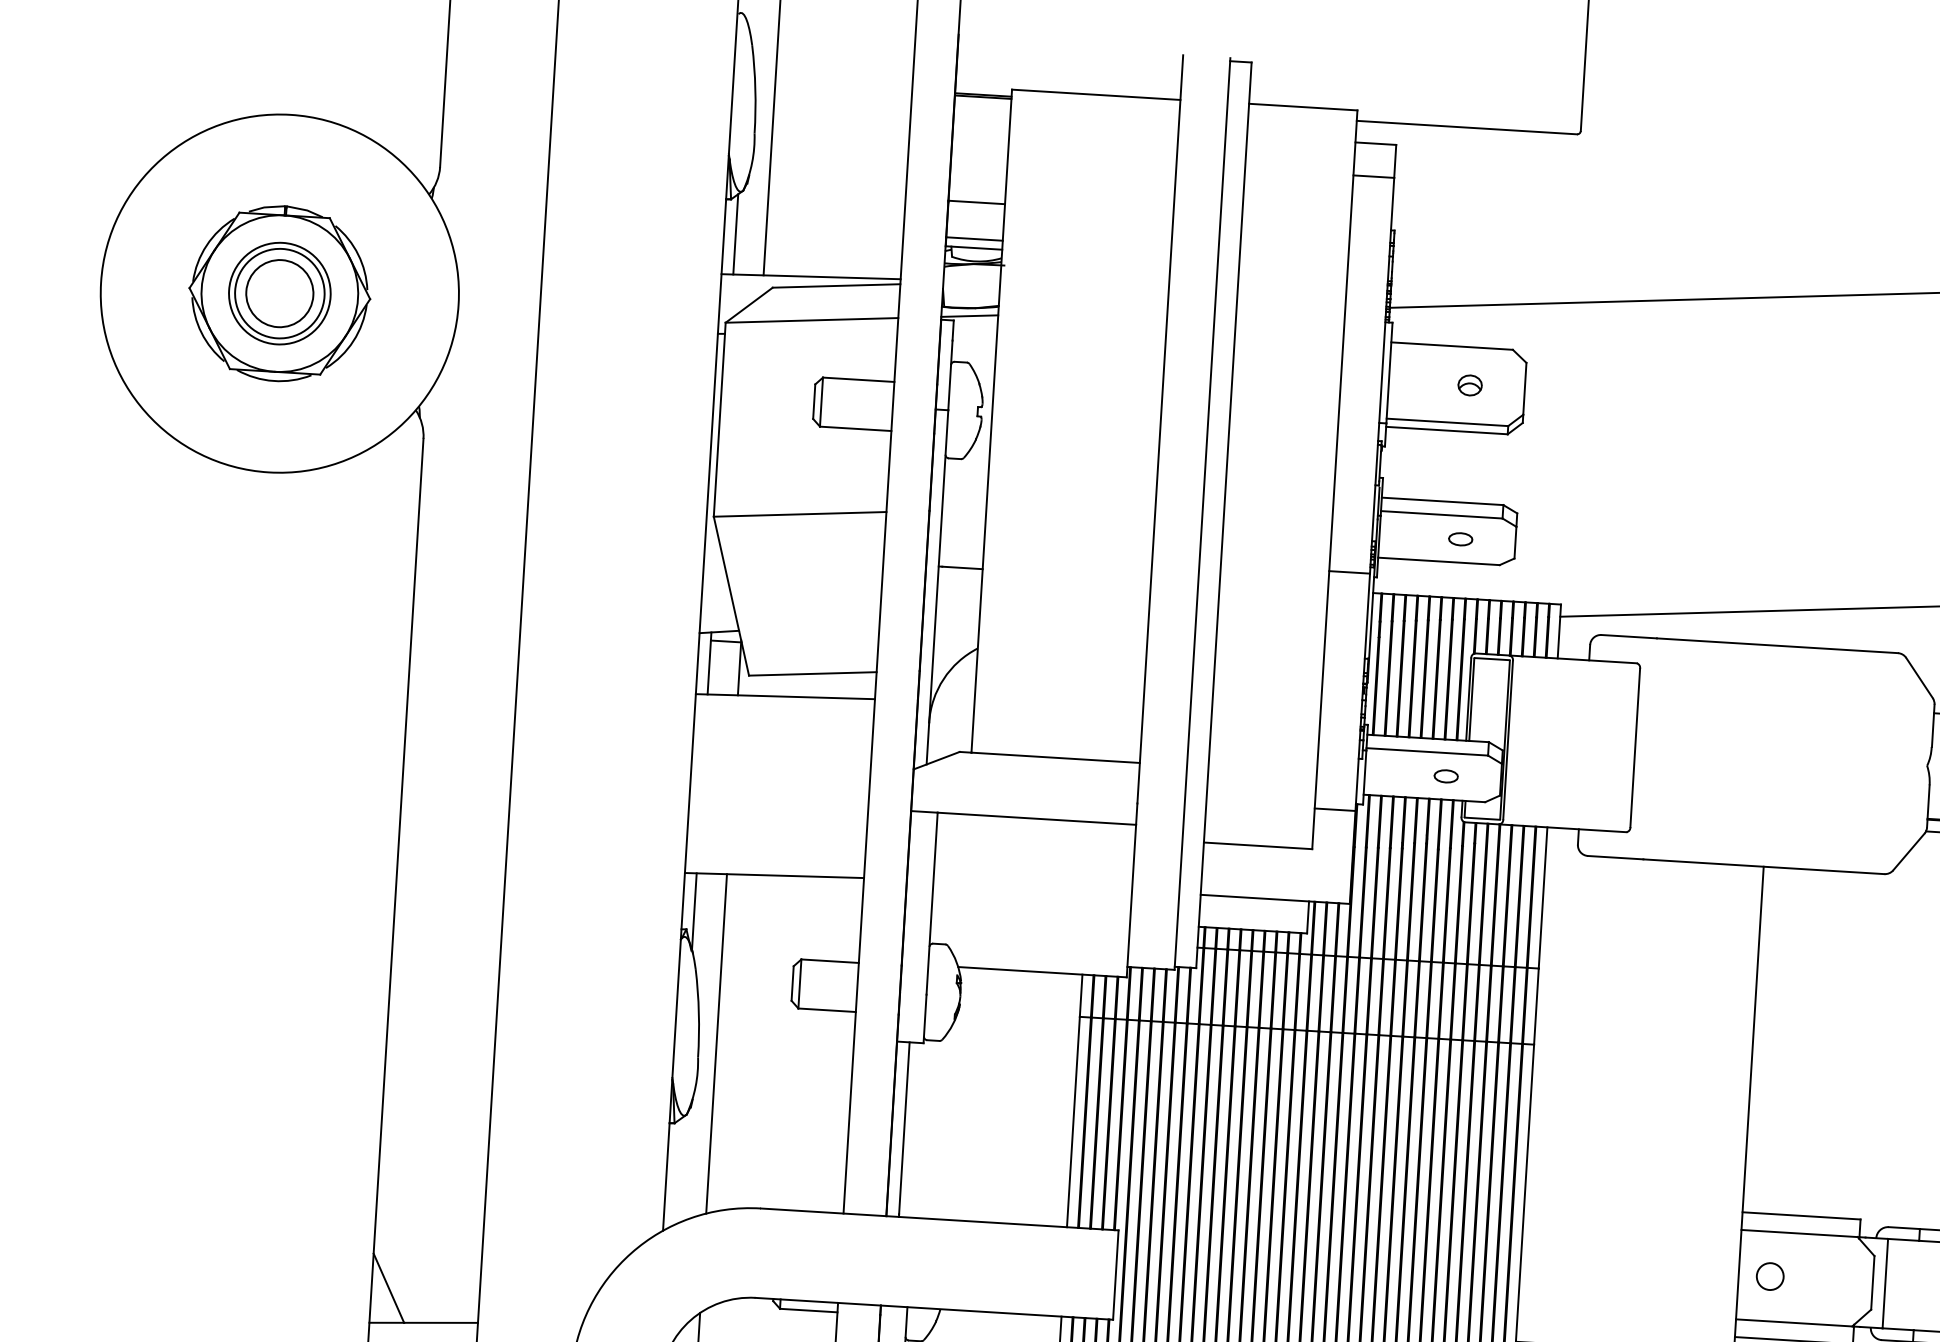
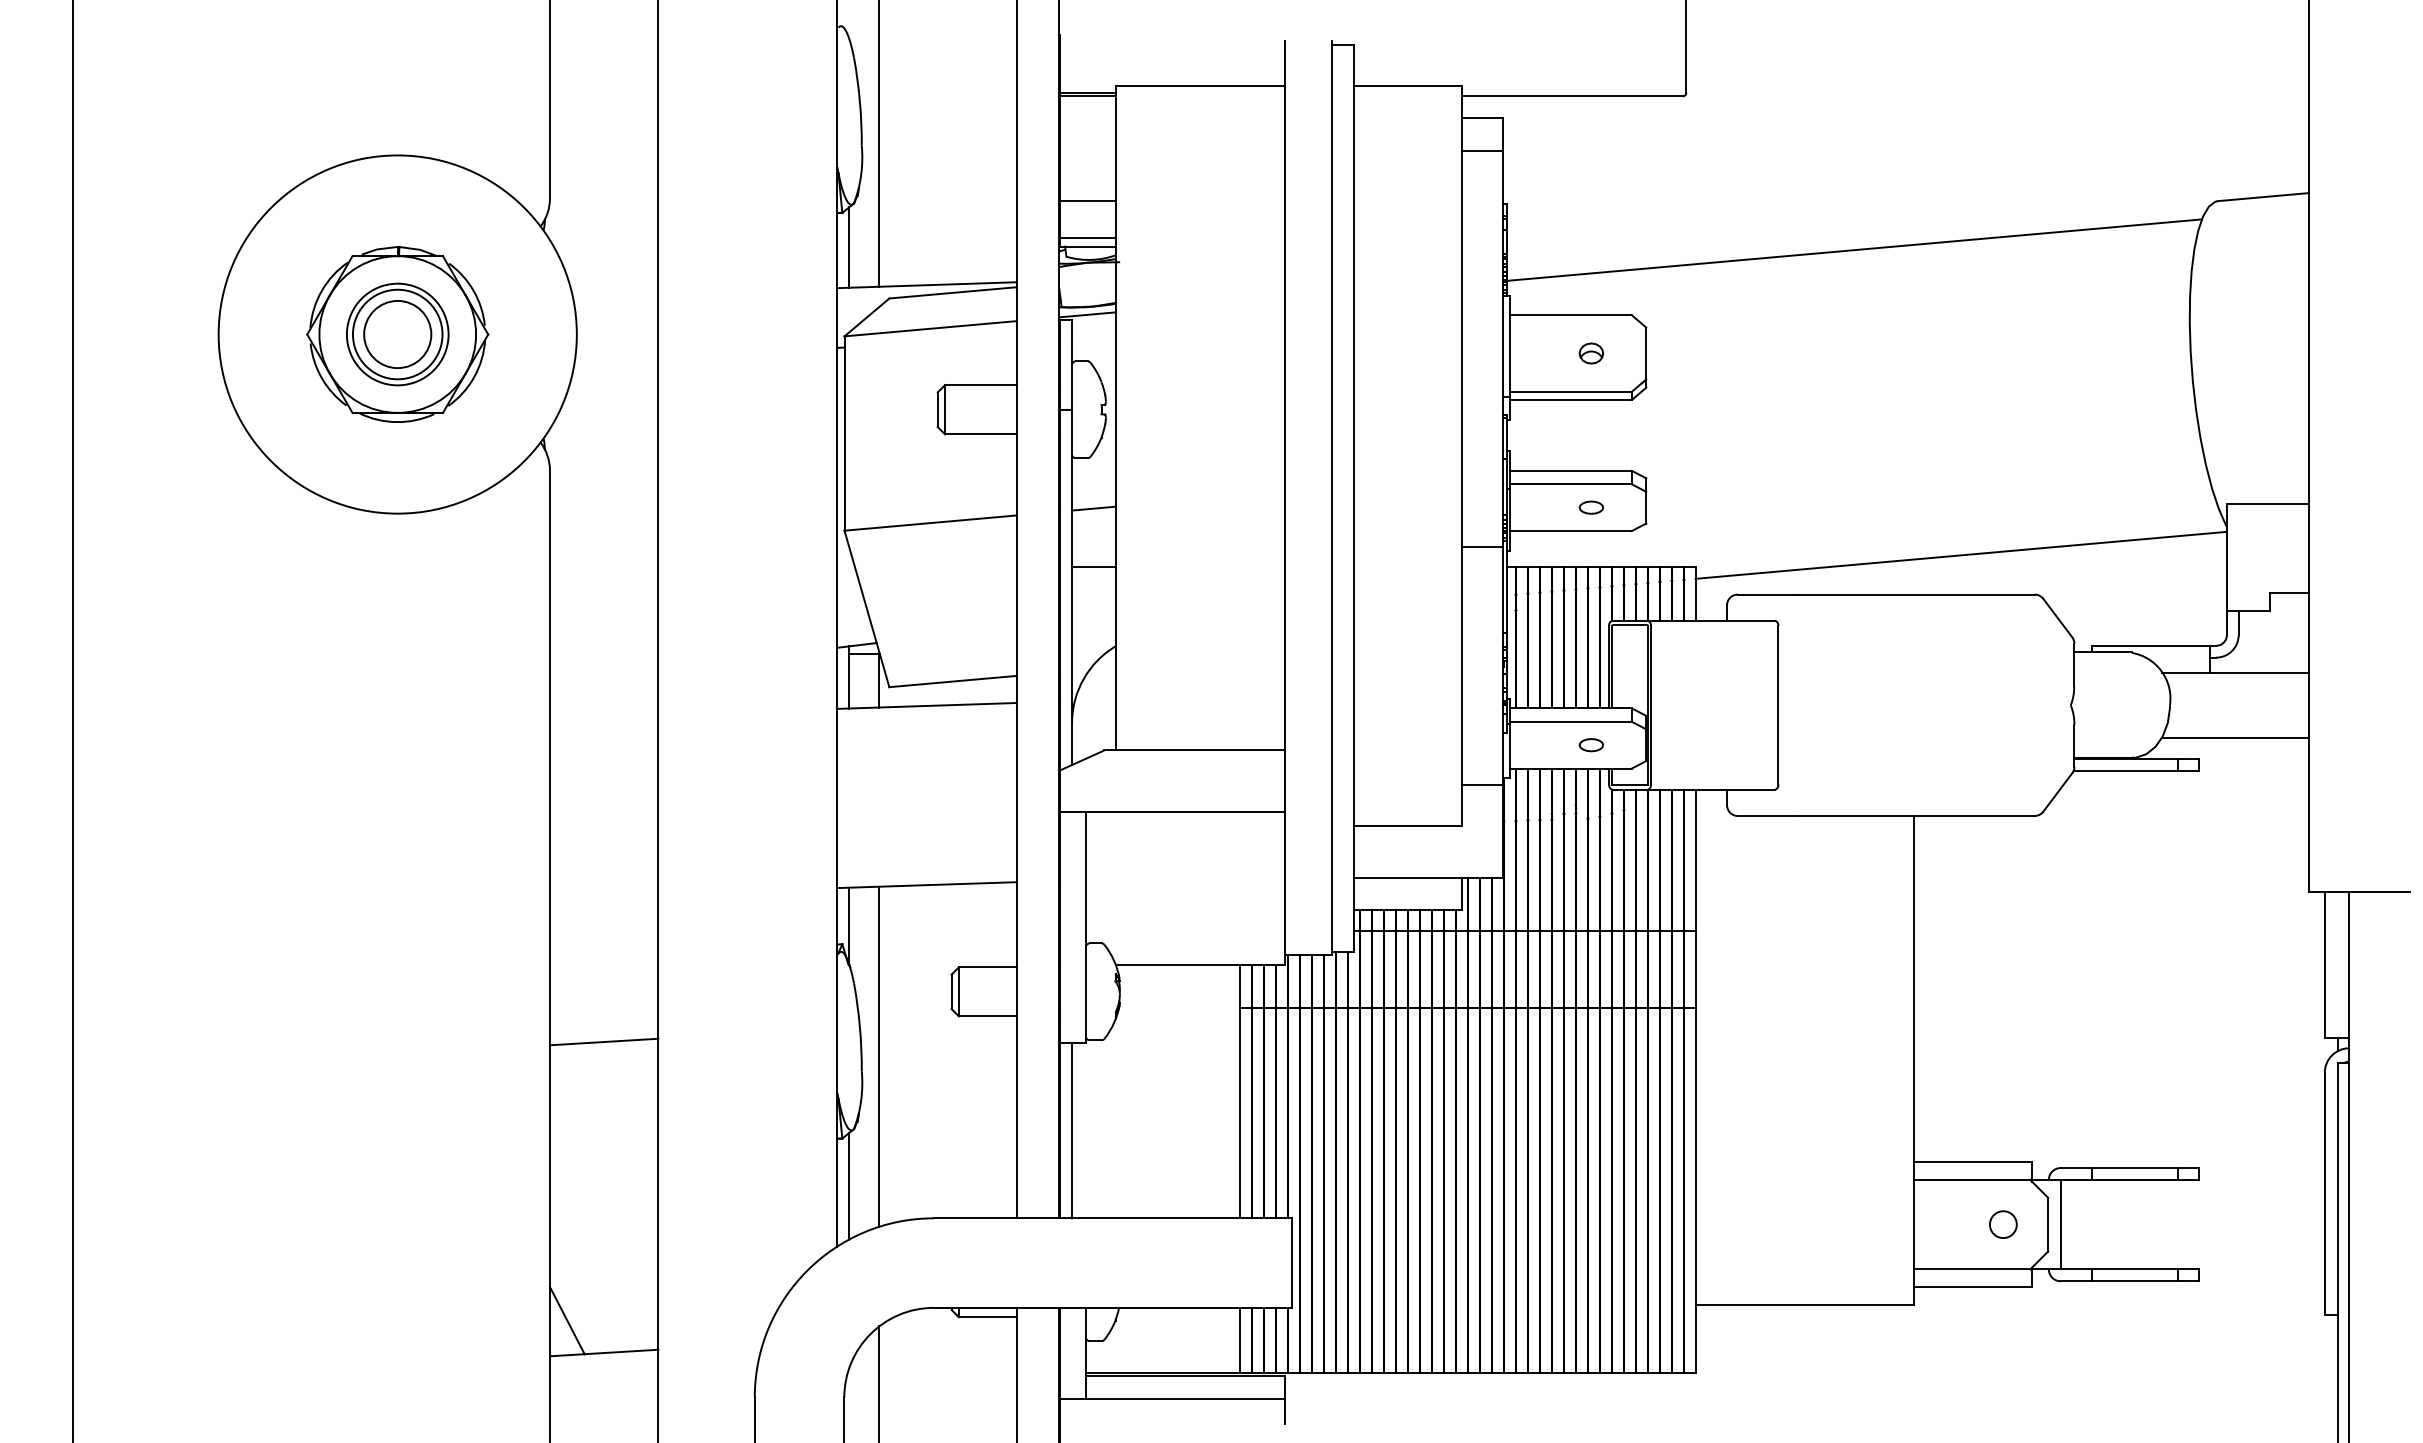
line: (964, 509) -> (1094, 508), added
line: (442, 1011) -> (603, 1041), added
line: (678, 1171) -> (849, 1186), added
circle: (1770, 1276) -> (2003, 1224), moved

